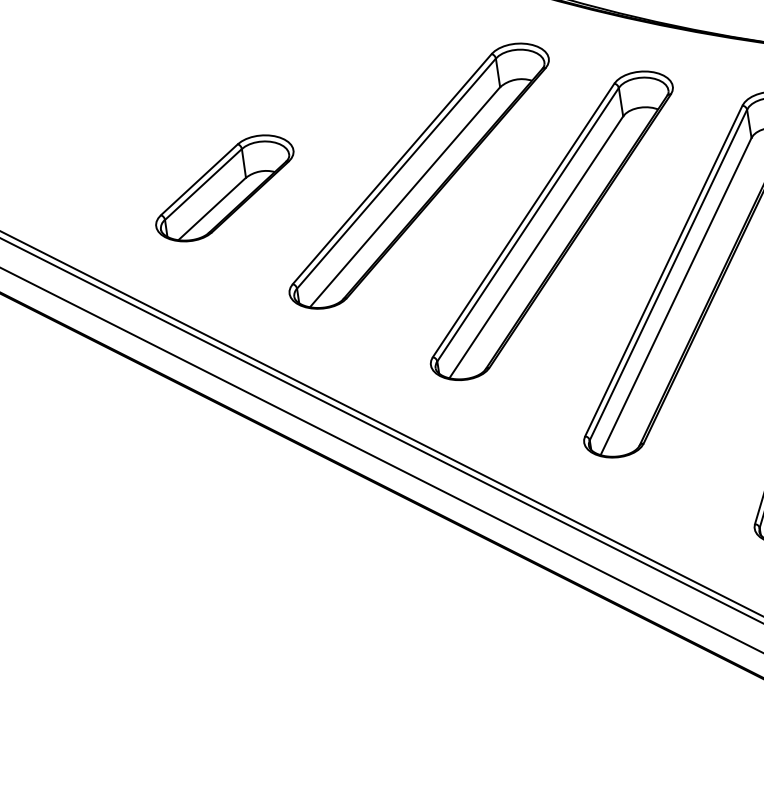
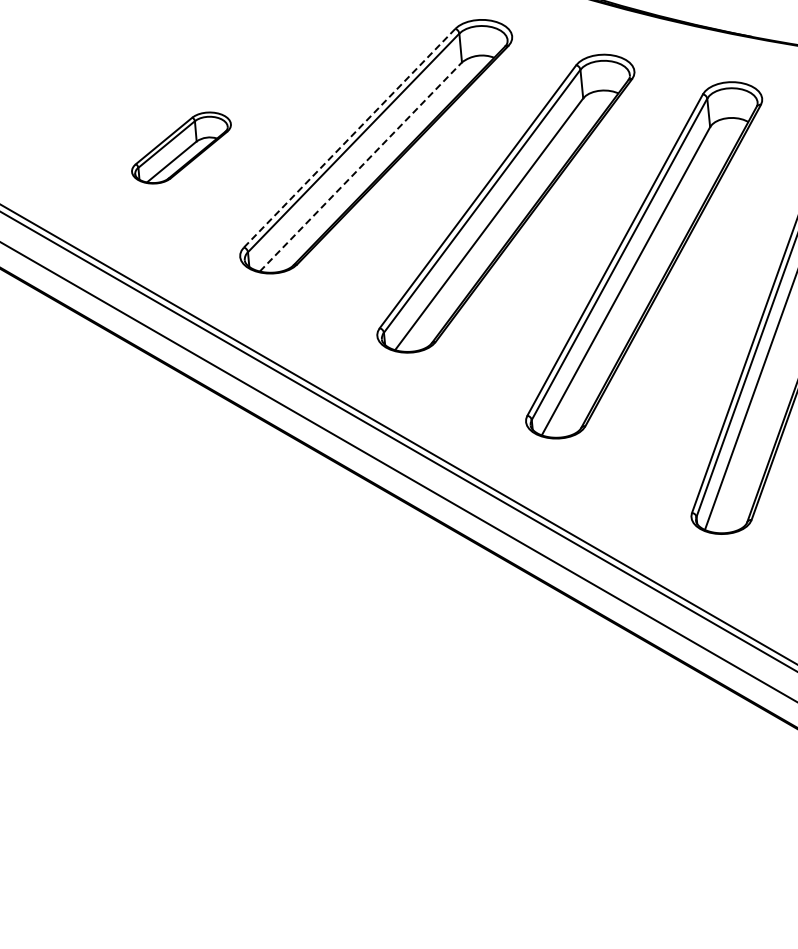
line: (393, 168) -> (350, 137), solid -> dashed
part: (224, 187) -> (181, 147), size x0.7
line: (405, 196) -> (361, 166), solid -> dashed

